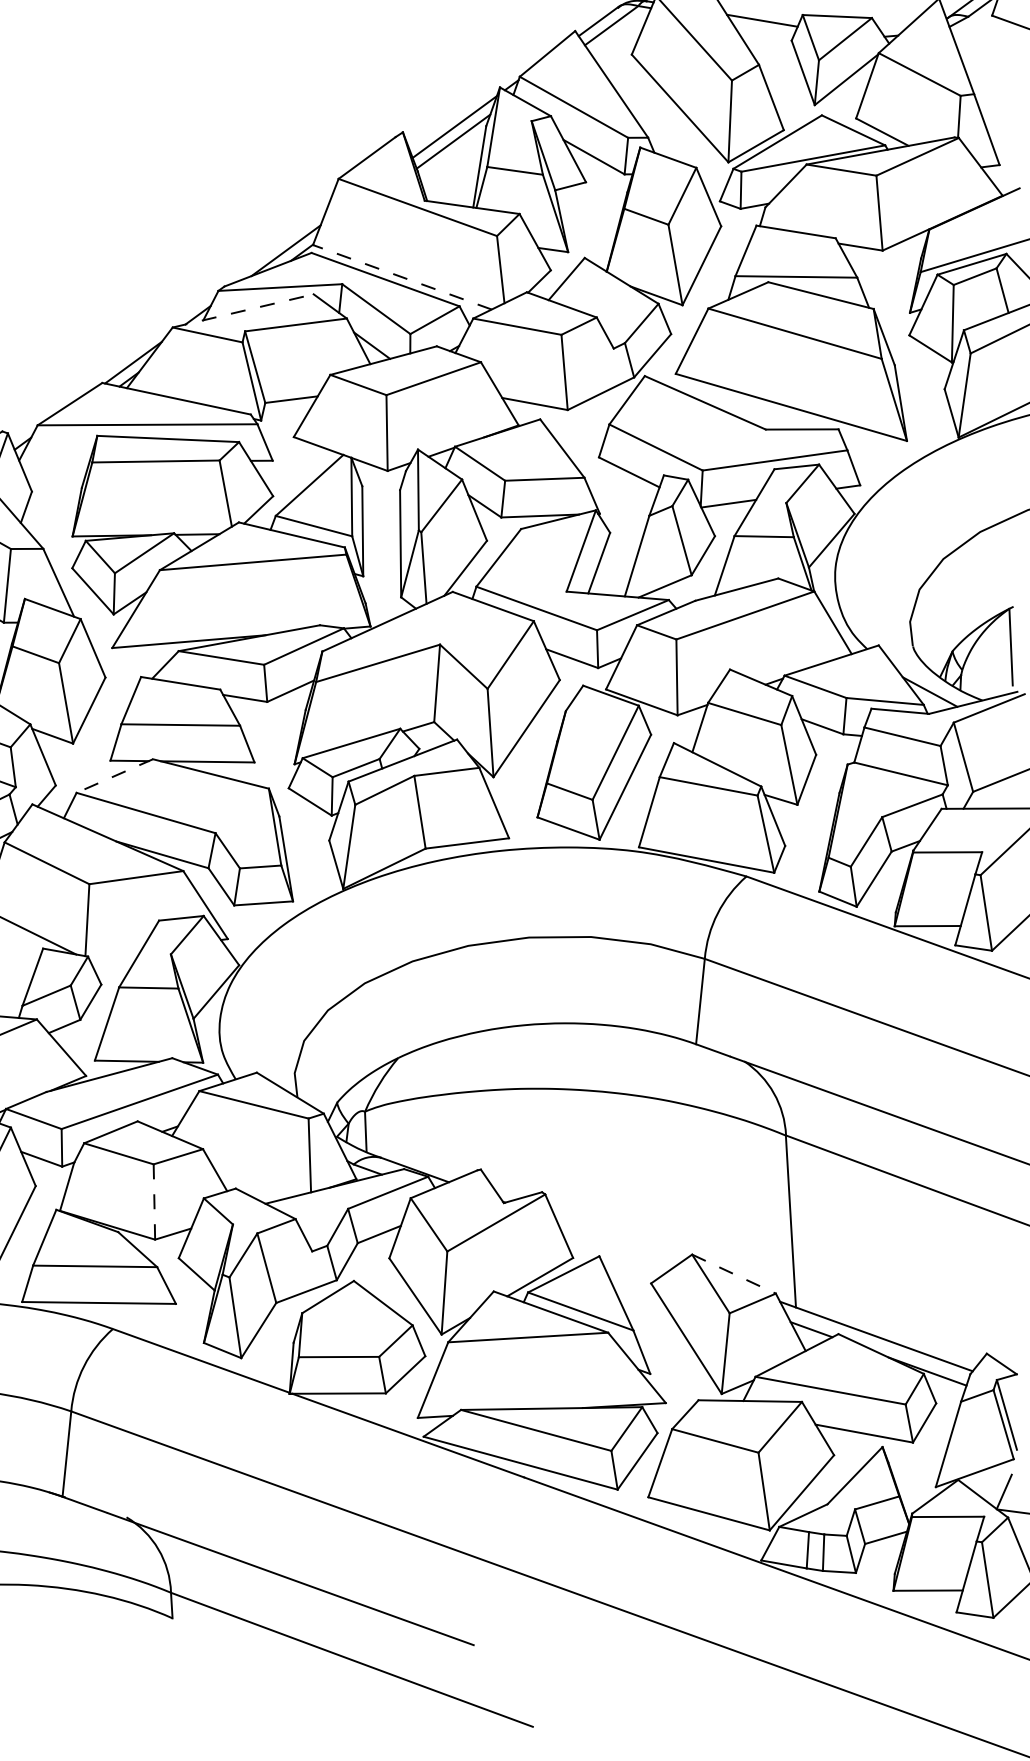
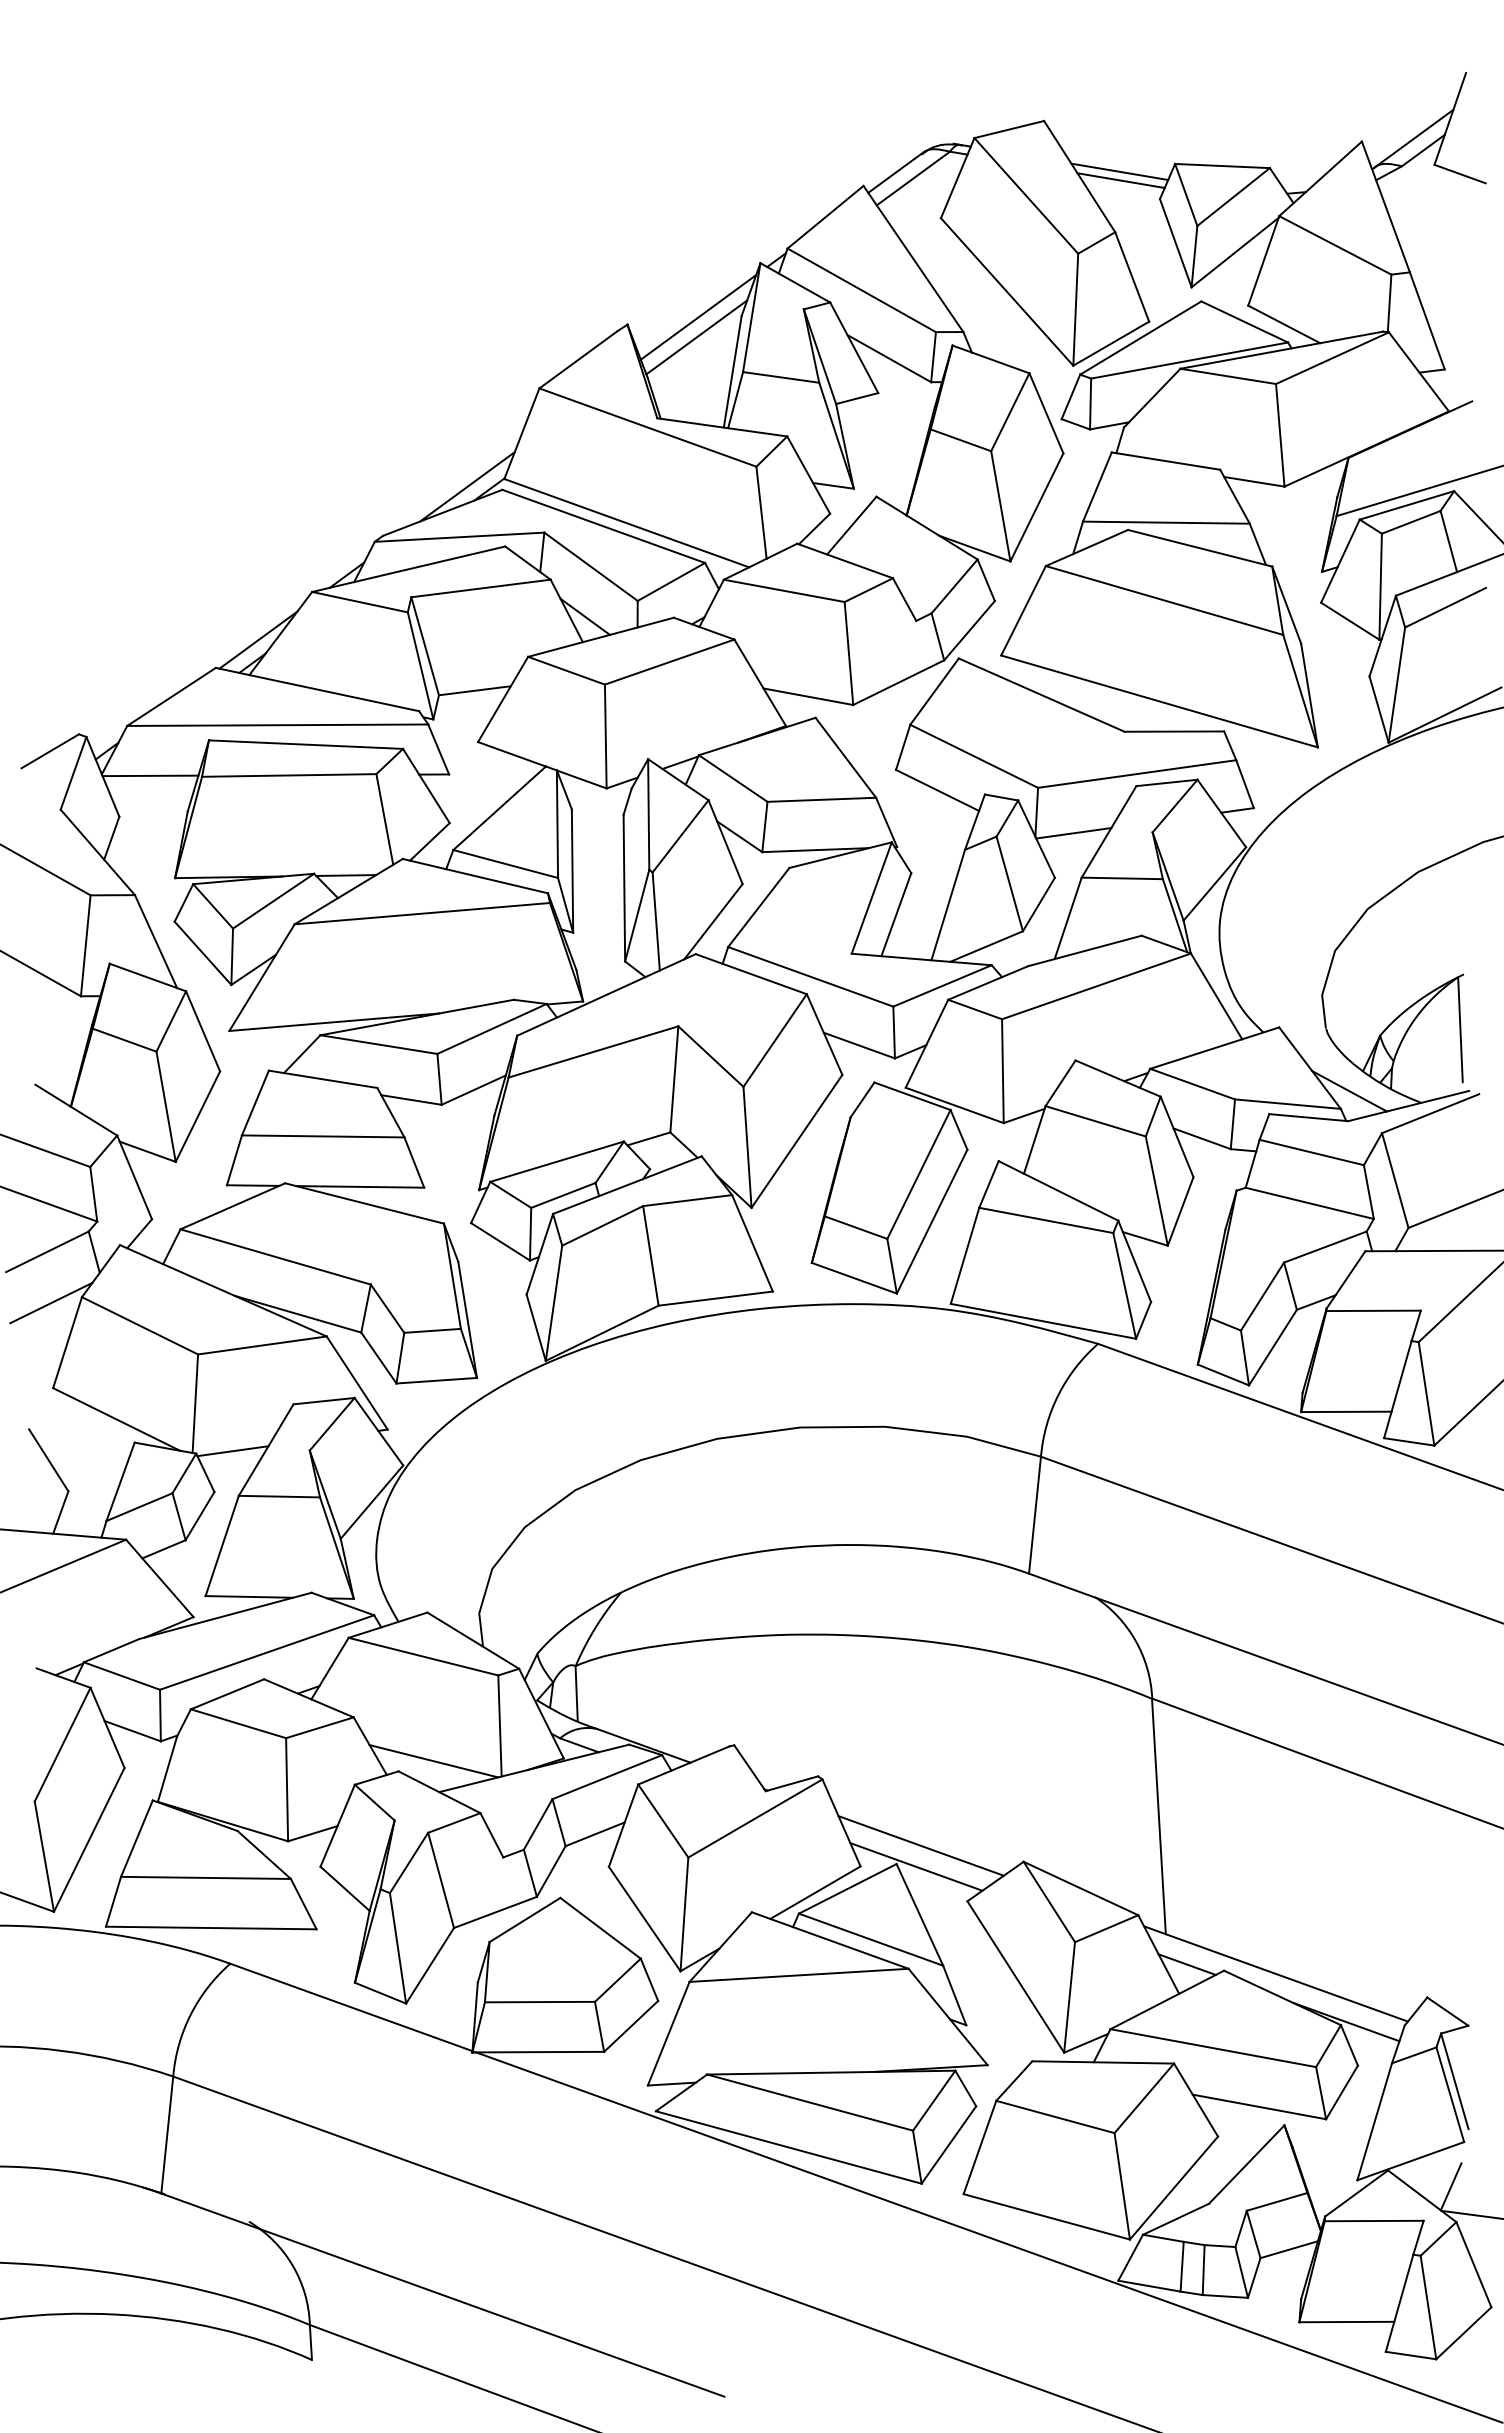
line: (762, 27) -> (1120, 180), added
line: (402, 277) -> (626, 523), dashed -> solid
line: (243, 311) -> (409, 569), dashed -> solid
line: (54, 461) -> (150, 775), added
line: (114, 776) -> (232, 1206), dashed -> solid
line: (114, 955) -> (232, 1451), added
line: (261, 1181) -> (433, 1761), added
line: (154, 1201) -> (287, 1789), dashed -> solid
line: (616, 1242) -> (920, 1845), added
line: (613, 1258) -> (916, 1866), added
line: (734, 1274) -> (1081, 1888), dashed -> solid

